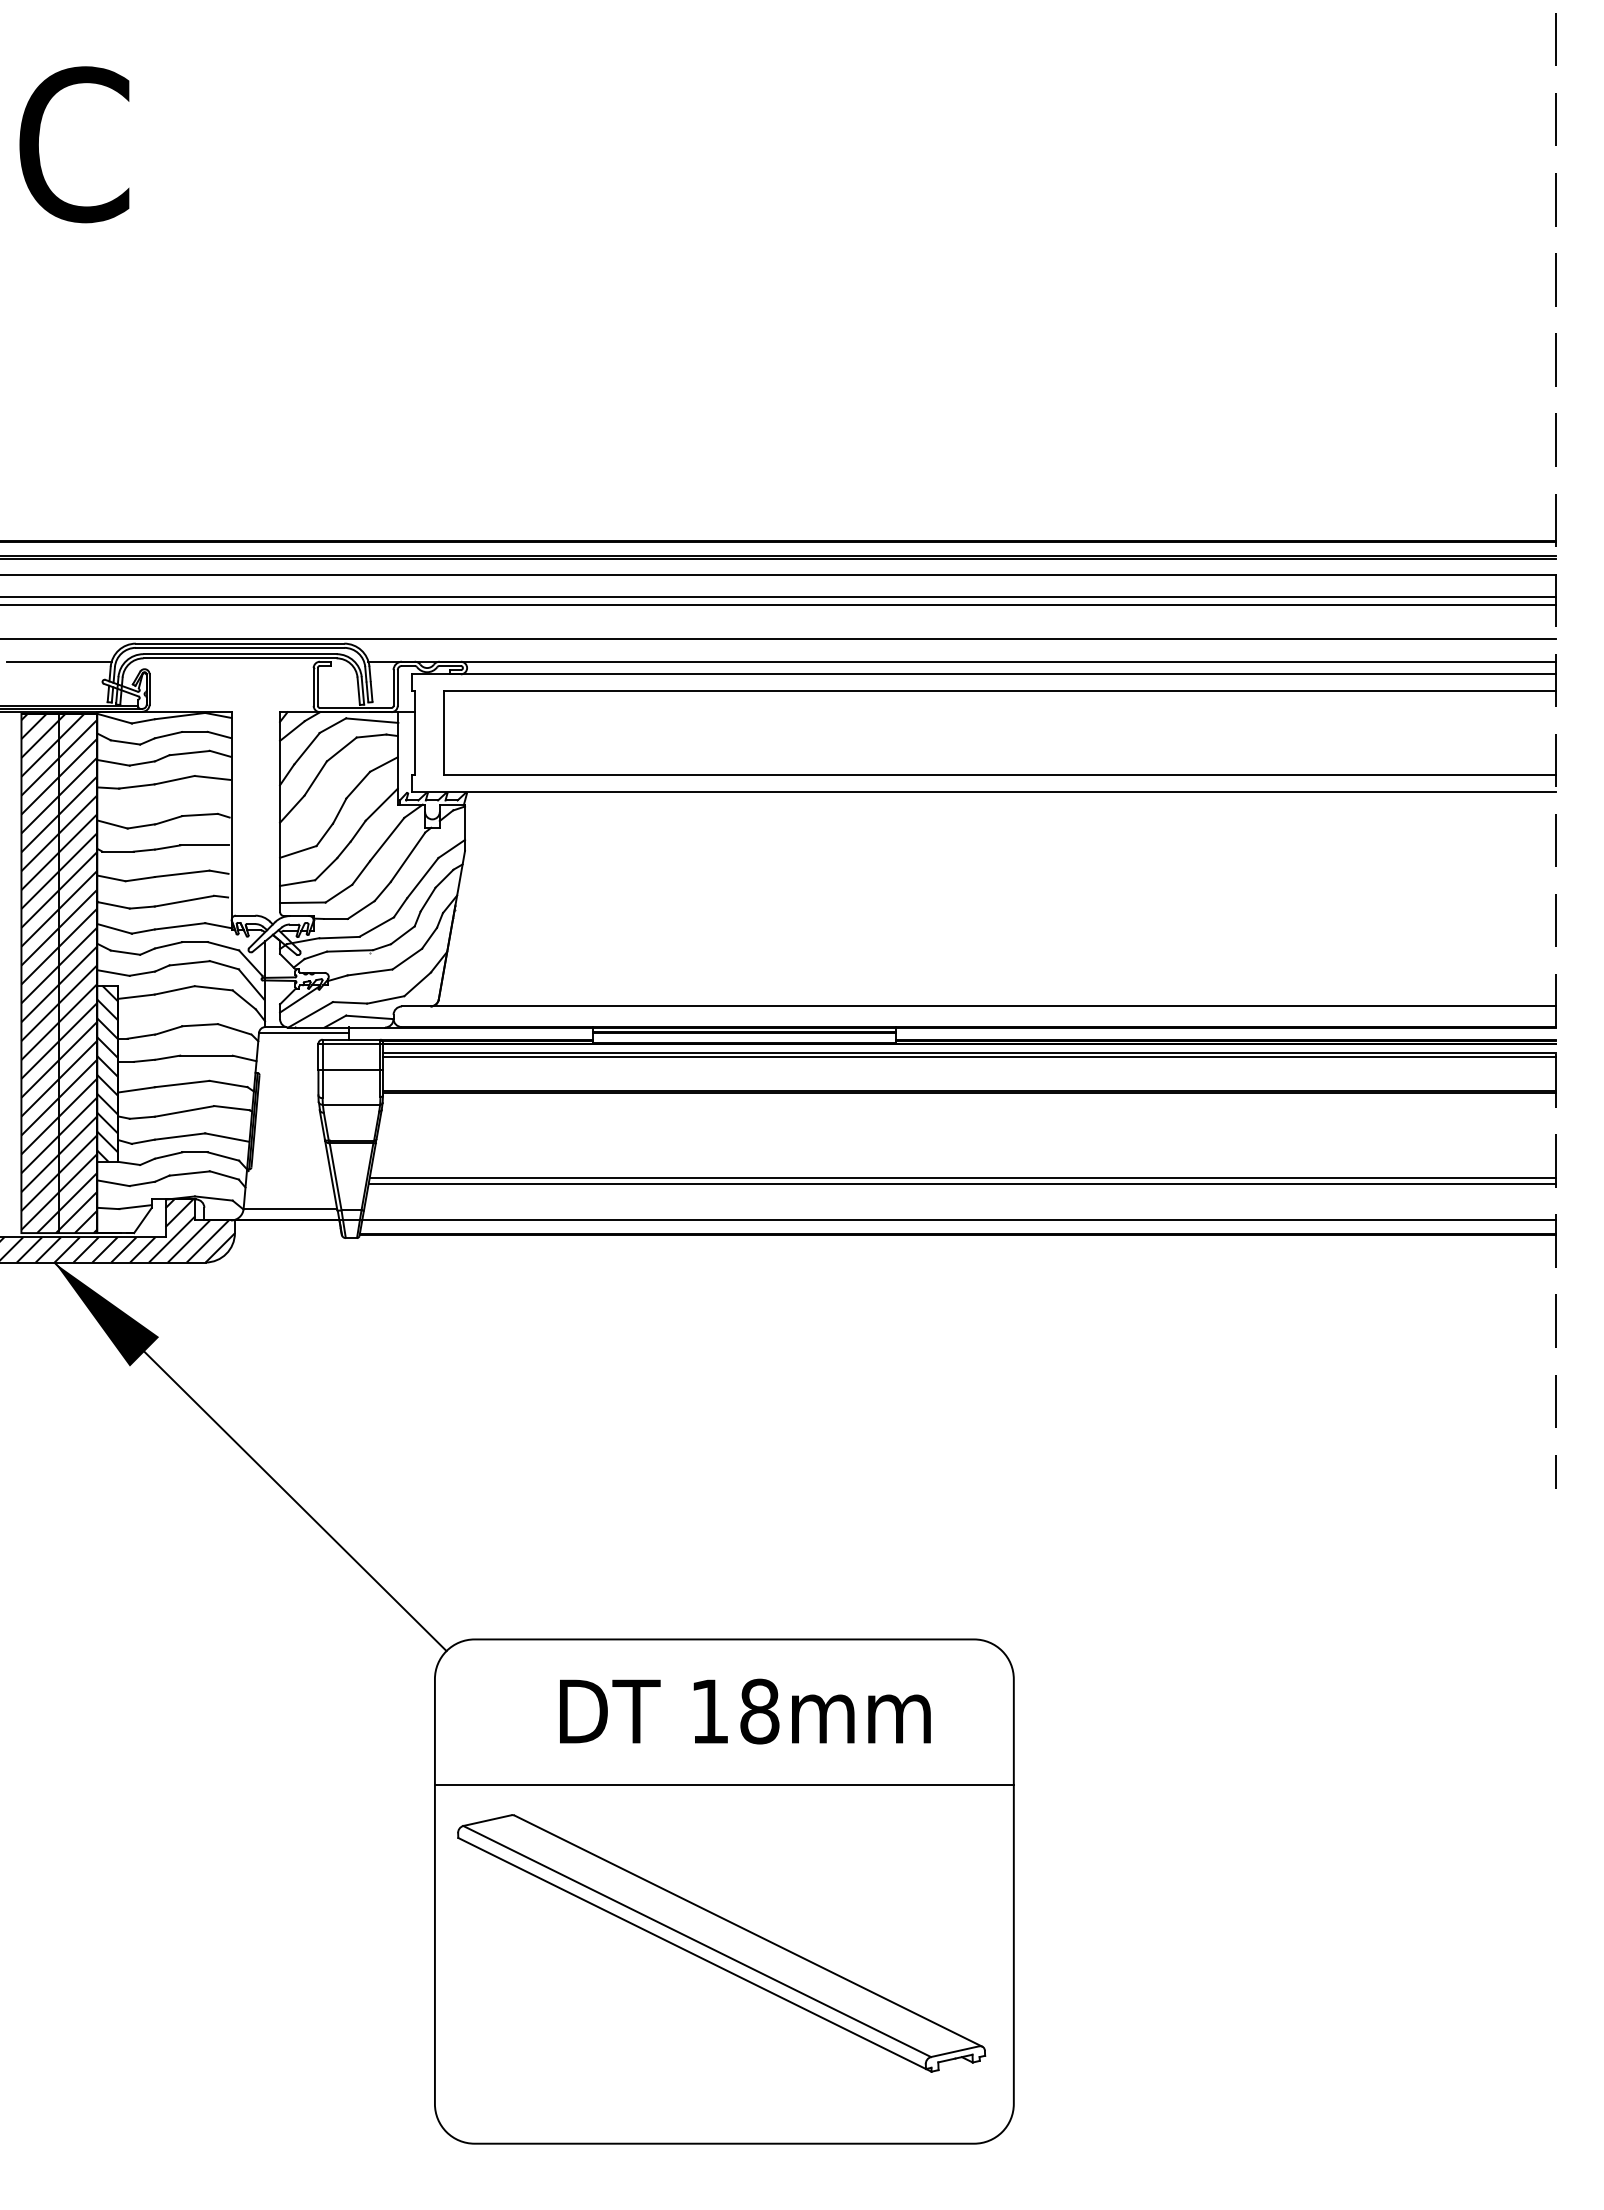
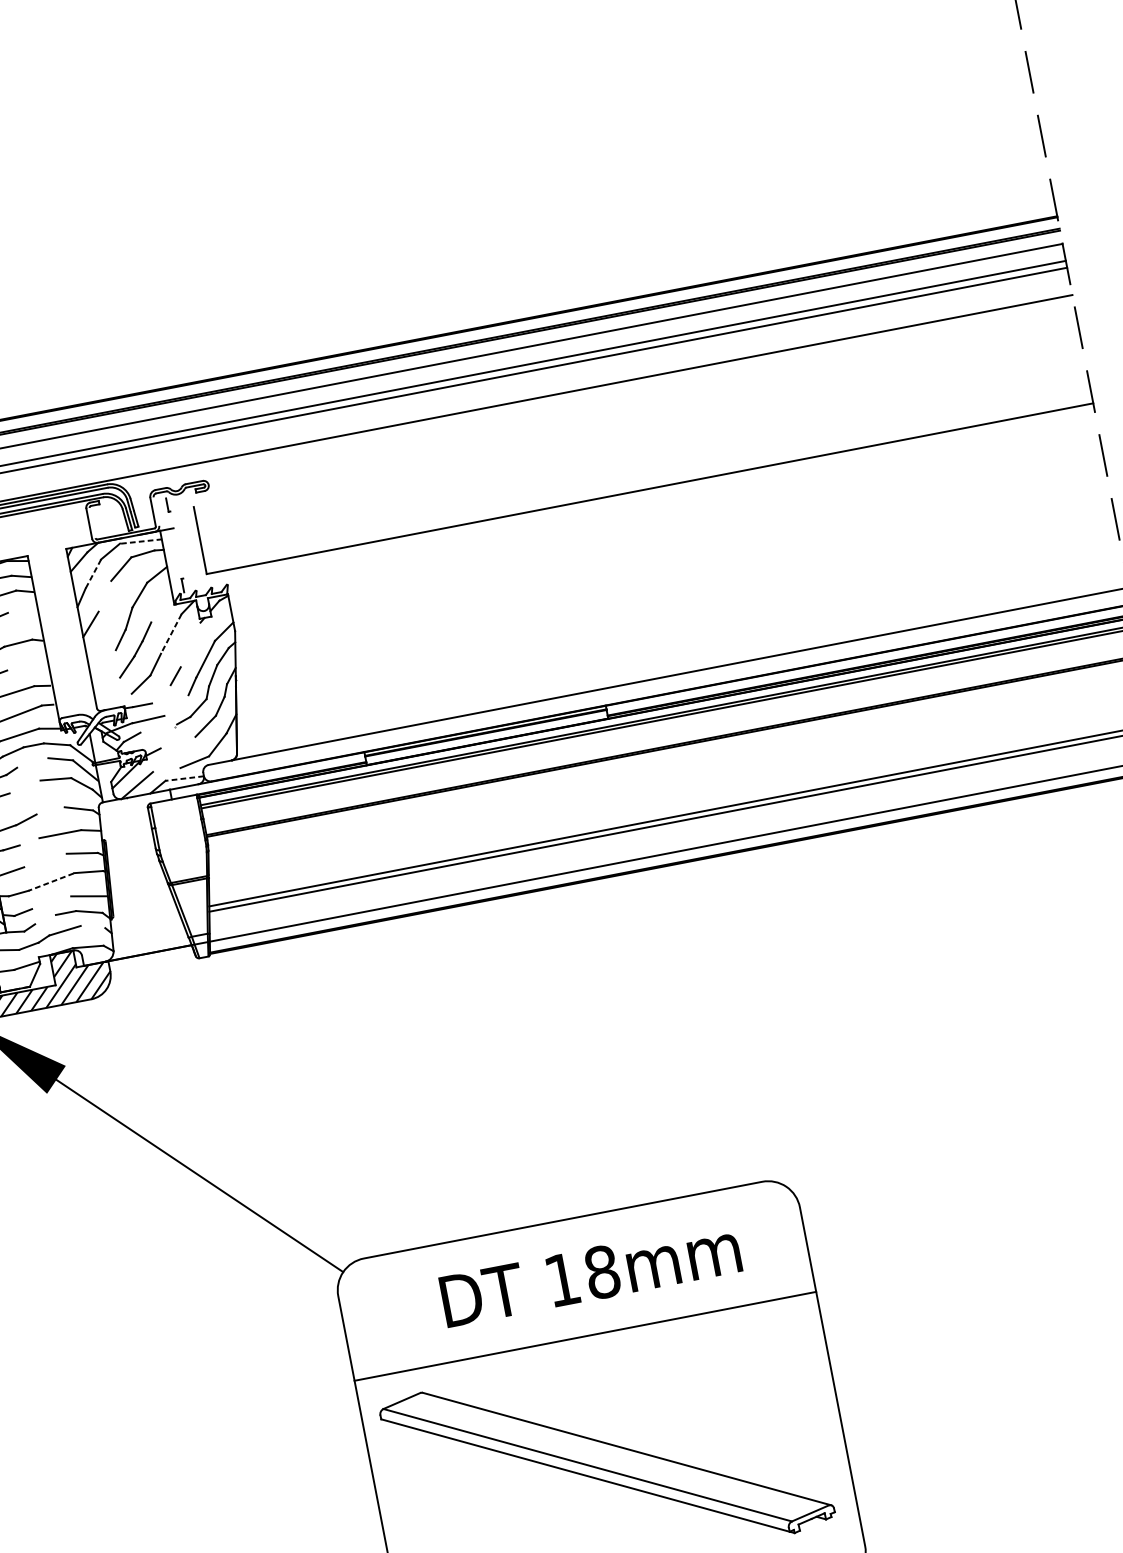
line: (961, 661) -> (601, 403), removed
line: (983, 674) -> (621, 410), removed
line: (317, 686) -> (92, 522), removed
line: (397, 687) -> (156, 511), removed
line: (999, 691) -> (636, 421), removed
line: (371, 720) -> (140, 541), solid -> dashed
line: (414, 733) -> (176, 545), removed
line: (306, 749) -> (93, 574), solid -> dashed
line: (212, 777) -> (22, 611), removed
line: (315, 778) -> (104, 596), removed
line: (983, 792) -> (639, 504), removed
line: (381, 804) -> (161, 606), removed
line: (387, 839) -> (171, 633), solid -> dashed
line: (204, 845) -> (26, 666), removed
line: (298, 851) -> (102, 657), removed
line: (407, 856) -> (190, 644), removed
line: (297, 882) -> (106, 682), removed
line: (302, 902) -> (113, 697), removed
line: (360, 909) -> (160, 693), removed
line: (376, 926) -> (176, 705), removed
line: (350, 950) -> (159, 728), removed
line: (189, 963) -> (32, 763), removed
line: (369, 972) -> (177, 742), removed
line: (174, 990) -> (24, 787), removed
line: (349, 1002) -> (166, 769), removed
line: (369, 1017) -> (184, 778), solid -> dashed
line: (199, 1025) -> (50, 811), removed
line: (303, 1032) -> (134, 800), removed
line: (351, 1043) -> (174, 802), removed
line: (167, 1057) -> (29, 841), removed
line: (351, 1070) -> (178, 823), removed
line: (181, 1083) -> (44, 860), removed
line: (351, 1104) -> (183, 850), removed
line: (184, 1111) -> (51, 882), solid -> dashed
line: (179, 1136) -> (51, 902), removed
line: (168, 1155) -> (45, 919), removed
line: (224, 1175) -> (93, 926), removed
line: (290, 1208) -> (150, 943), removed

